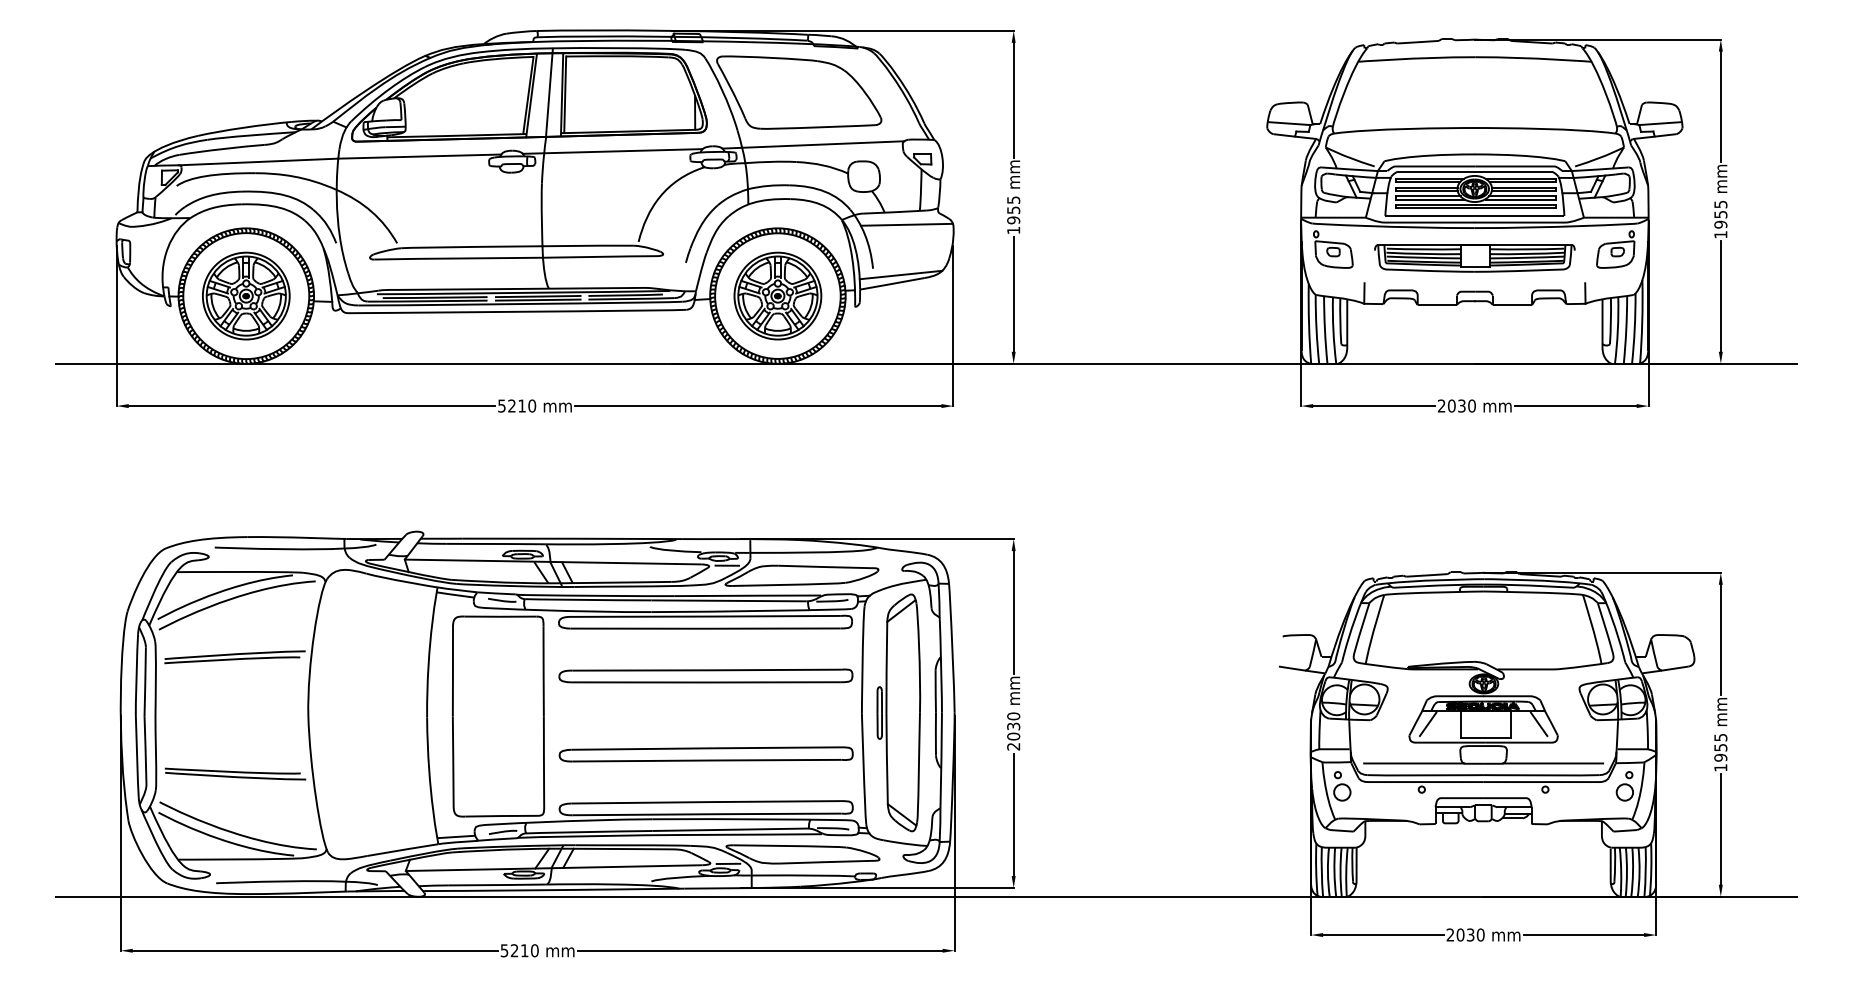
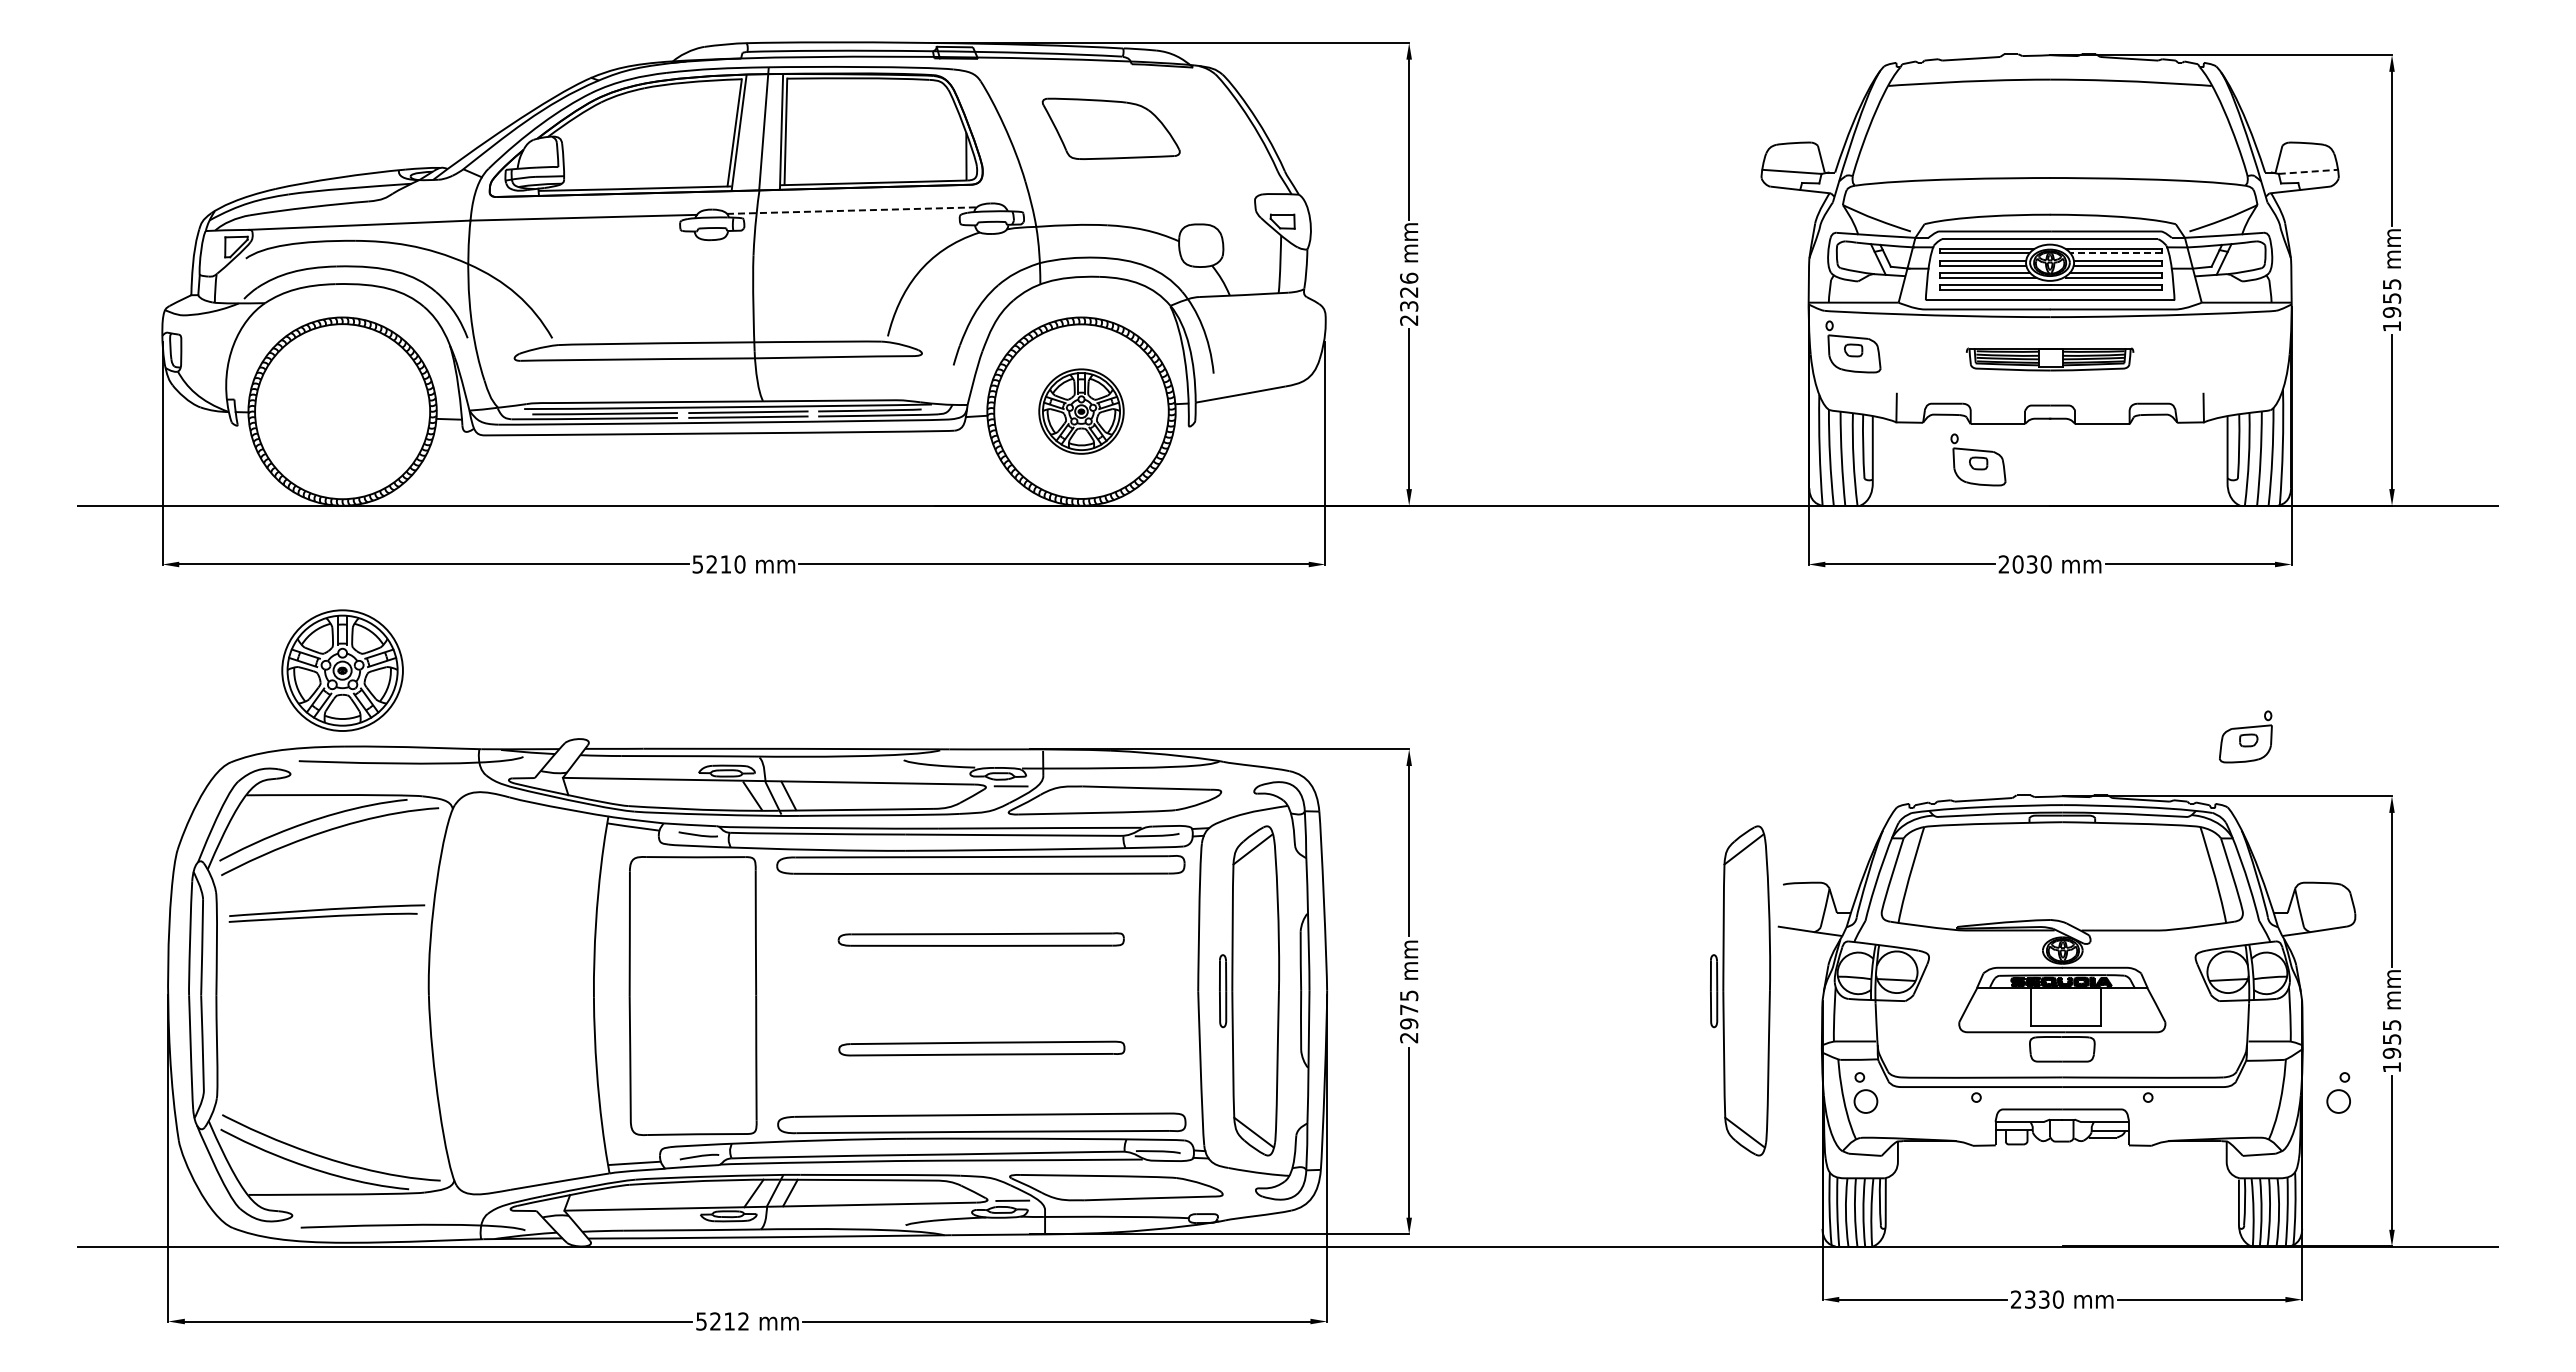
part: (799, 92) -> (1111, 128), size x0.6
line: (1660, 123) -> (2308, 171), solid -> dashed
line: (813, 144) -> (1130, 201), removed
line: (612, 151) -> (851, 210), solid -> dashed
line: (1522, 182) -> (2116, 253), solid -> dashed
text: (1013, 214) -> (1409, 298), 1955 -> 2326
line: (906, 224) -> (1260, 312), removed
part: (1615, 249) -> (2245, 736), moved
part: (1474, 258) -> (2049, 359), size x0.6
line: (900, 275) -> (1252, 382), removed
part: (246, 295) -> (342, 670), moved
part: (777, 295) -> (1081, 411), size x0.7
part: (1423, 330) -> (1978, 459), added
part: (705, 675) -> (980, 939), size x0.7
part: (1252, 712) -> (1740, 990), added
line: (1427, 724) -> (1984, 1006), removed
line: (1539, 724) -> (2139, 1006), removed
text: (1013, 726) -> (1409, 1009), 2030 -> 2975
part: (705, 754) -> (981, 1048), size x0.7
line: (1413, 763) -> (1965, 1061), removed
line: (1552, 763) -> (2158, 1061), removed
part: (235, 773) -> (327, 1075), removed
part: (1624, 785) -> (2338, 1092), moved
text: (1460, 934) -> (2029, 1299), 2030 -> 2330
text: (534, 950) -> (743, 1321), 5210 -> 5212

